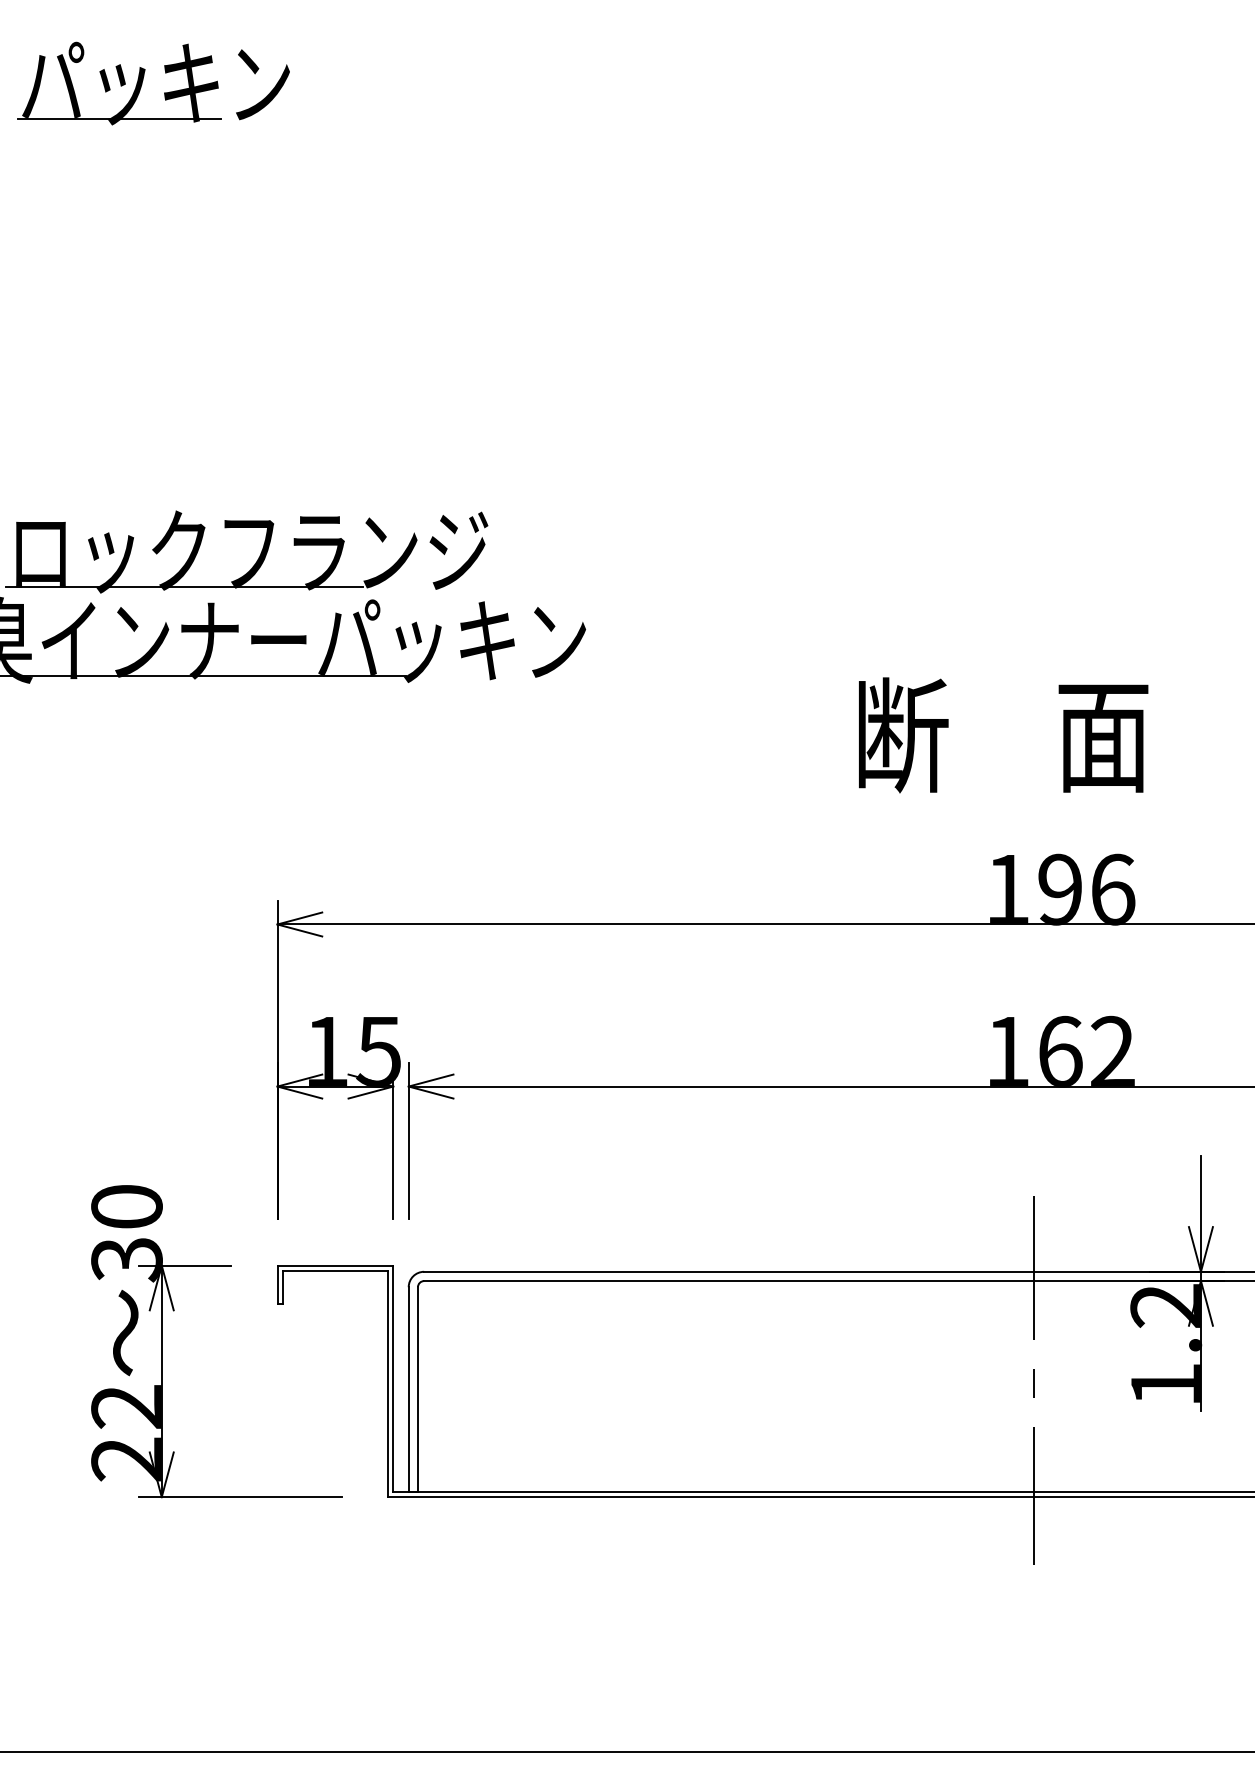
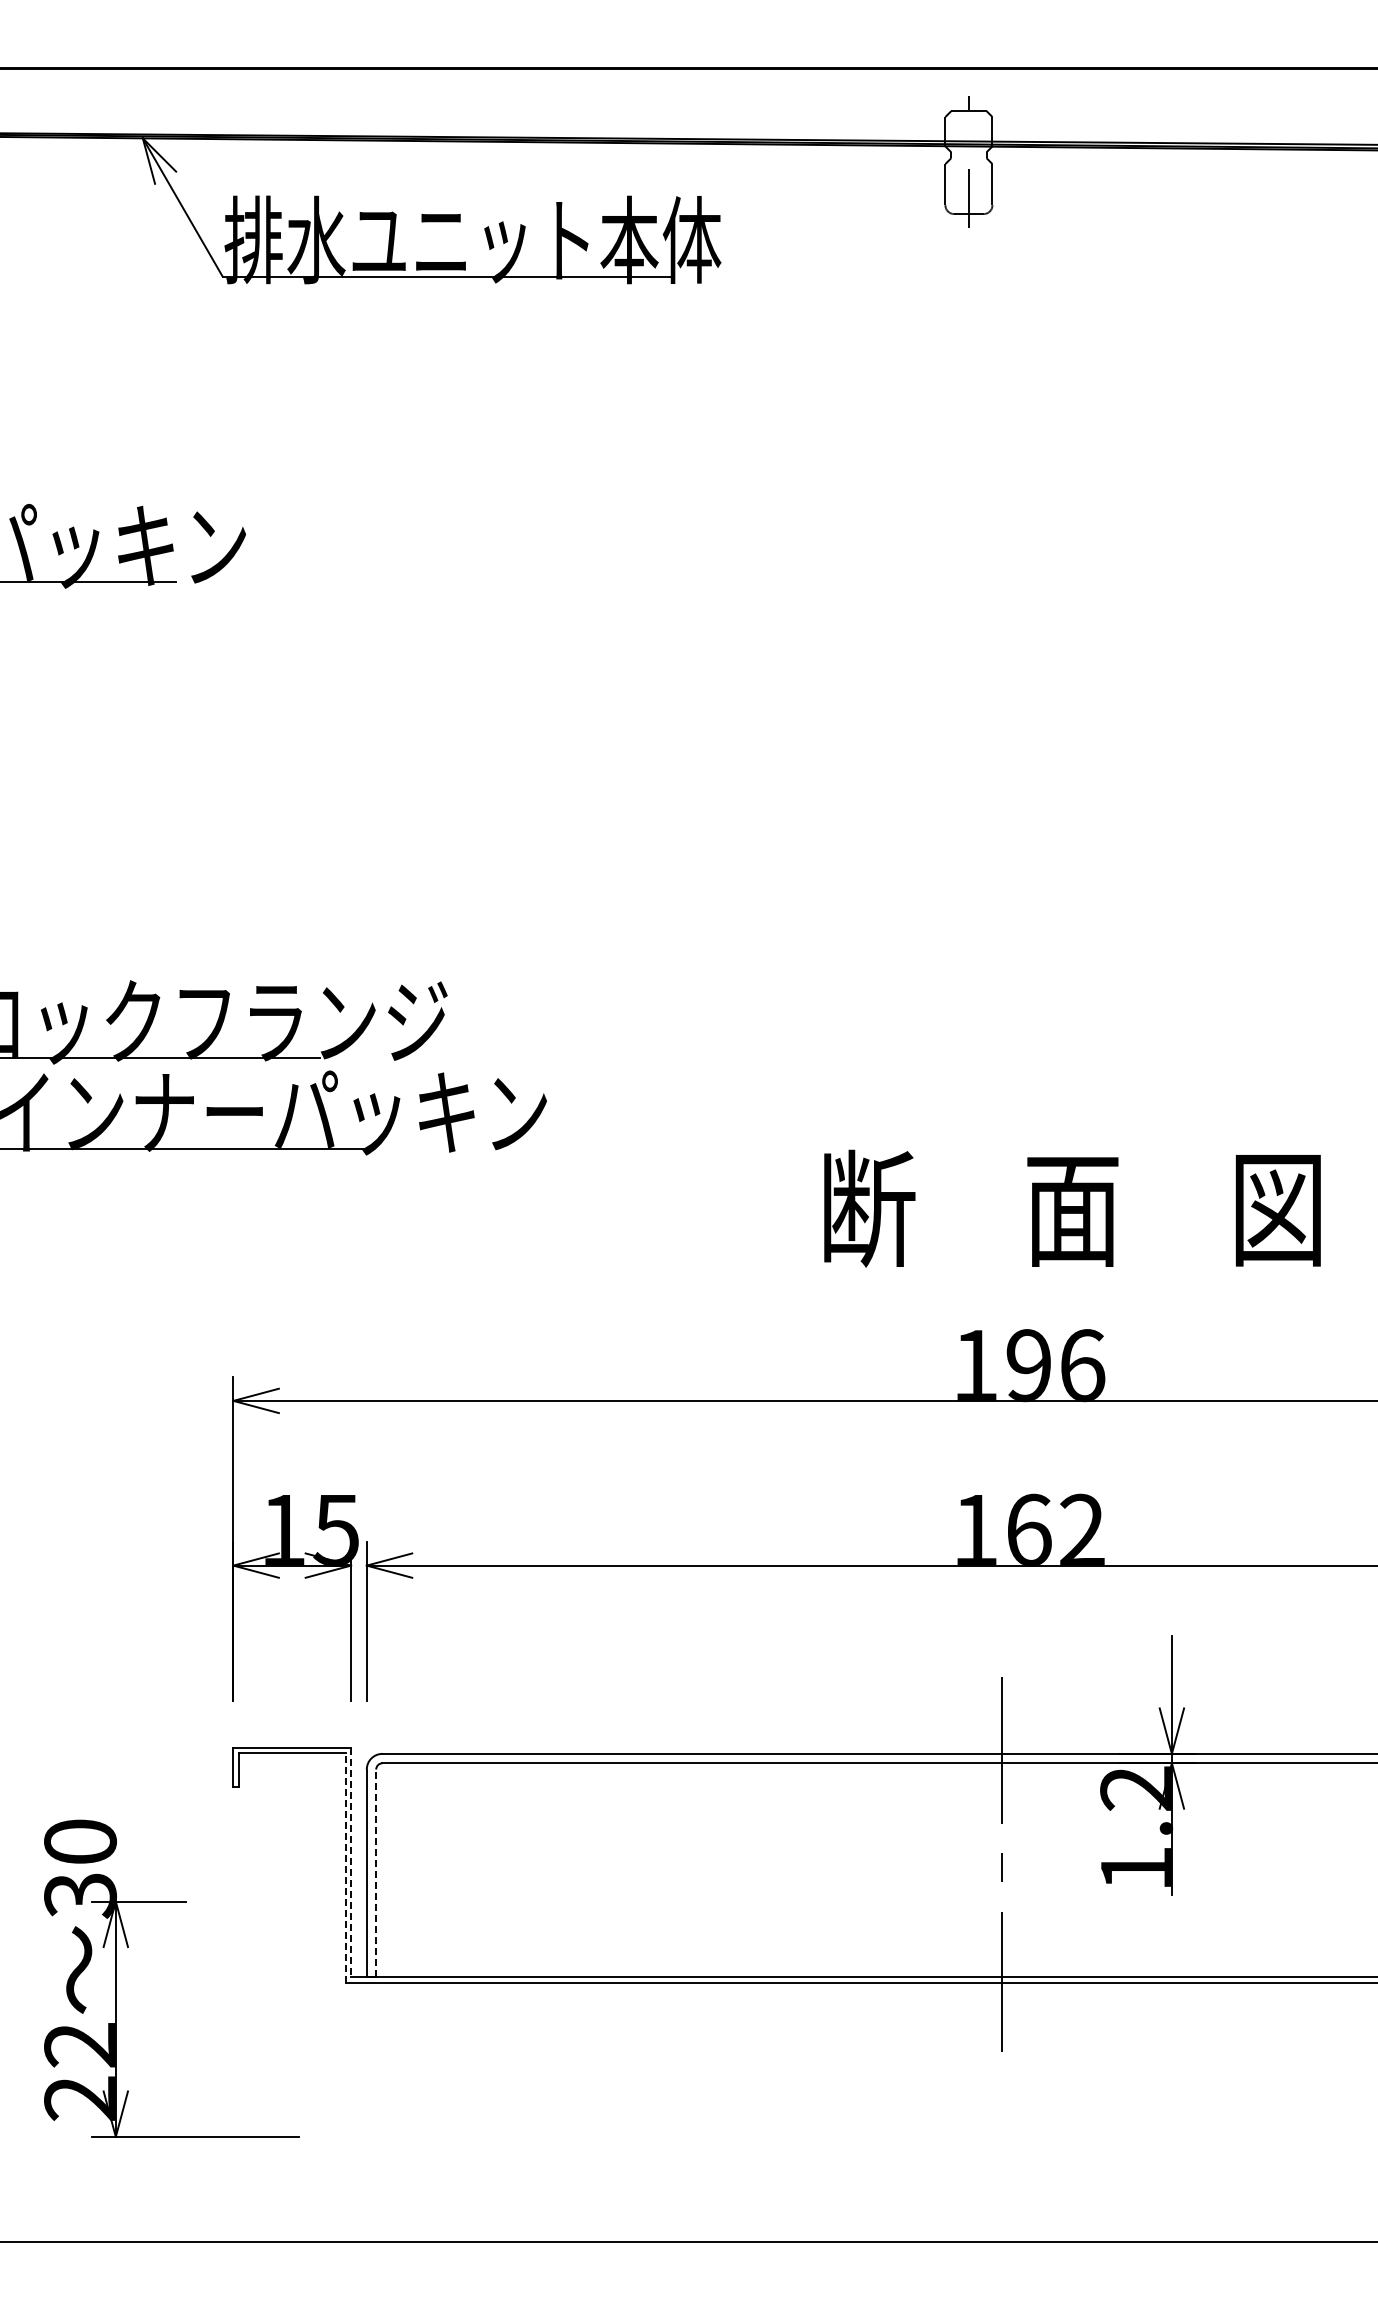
part: (174, 1310) -> (128, 1947), moved
line: (393, 1378) -> (351, 1862), solid -> dashed
line: (387, 1383) -> (345, 1867), solid -> dashed
line: (418, 1389) -> (376, 1873), solid -> dashed

